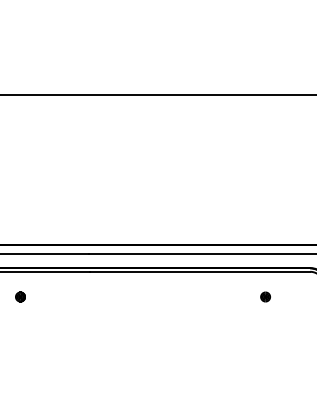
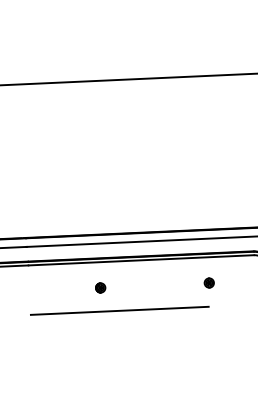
part: (158, 296) -> (99, 287), added
line: (176, 320) -> (119, 311), added

